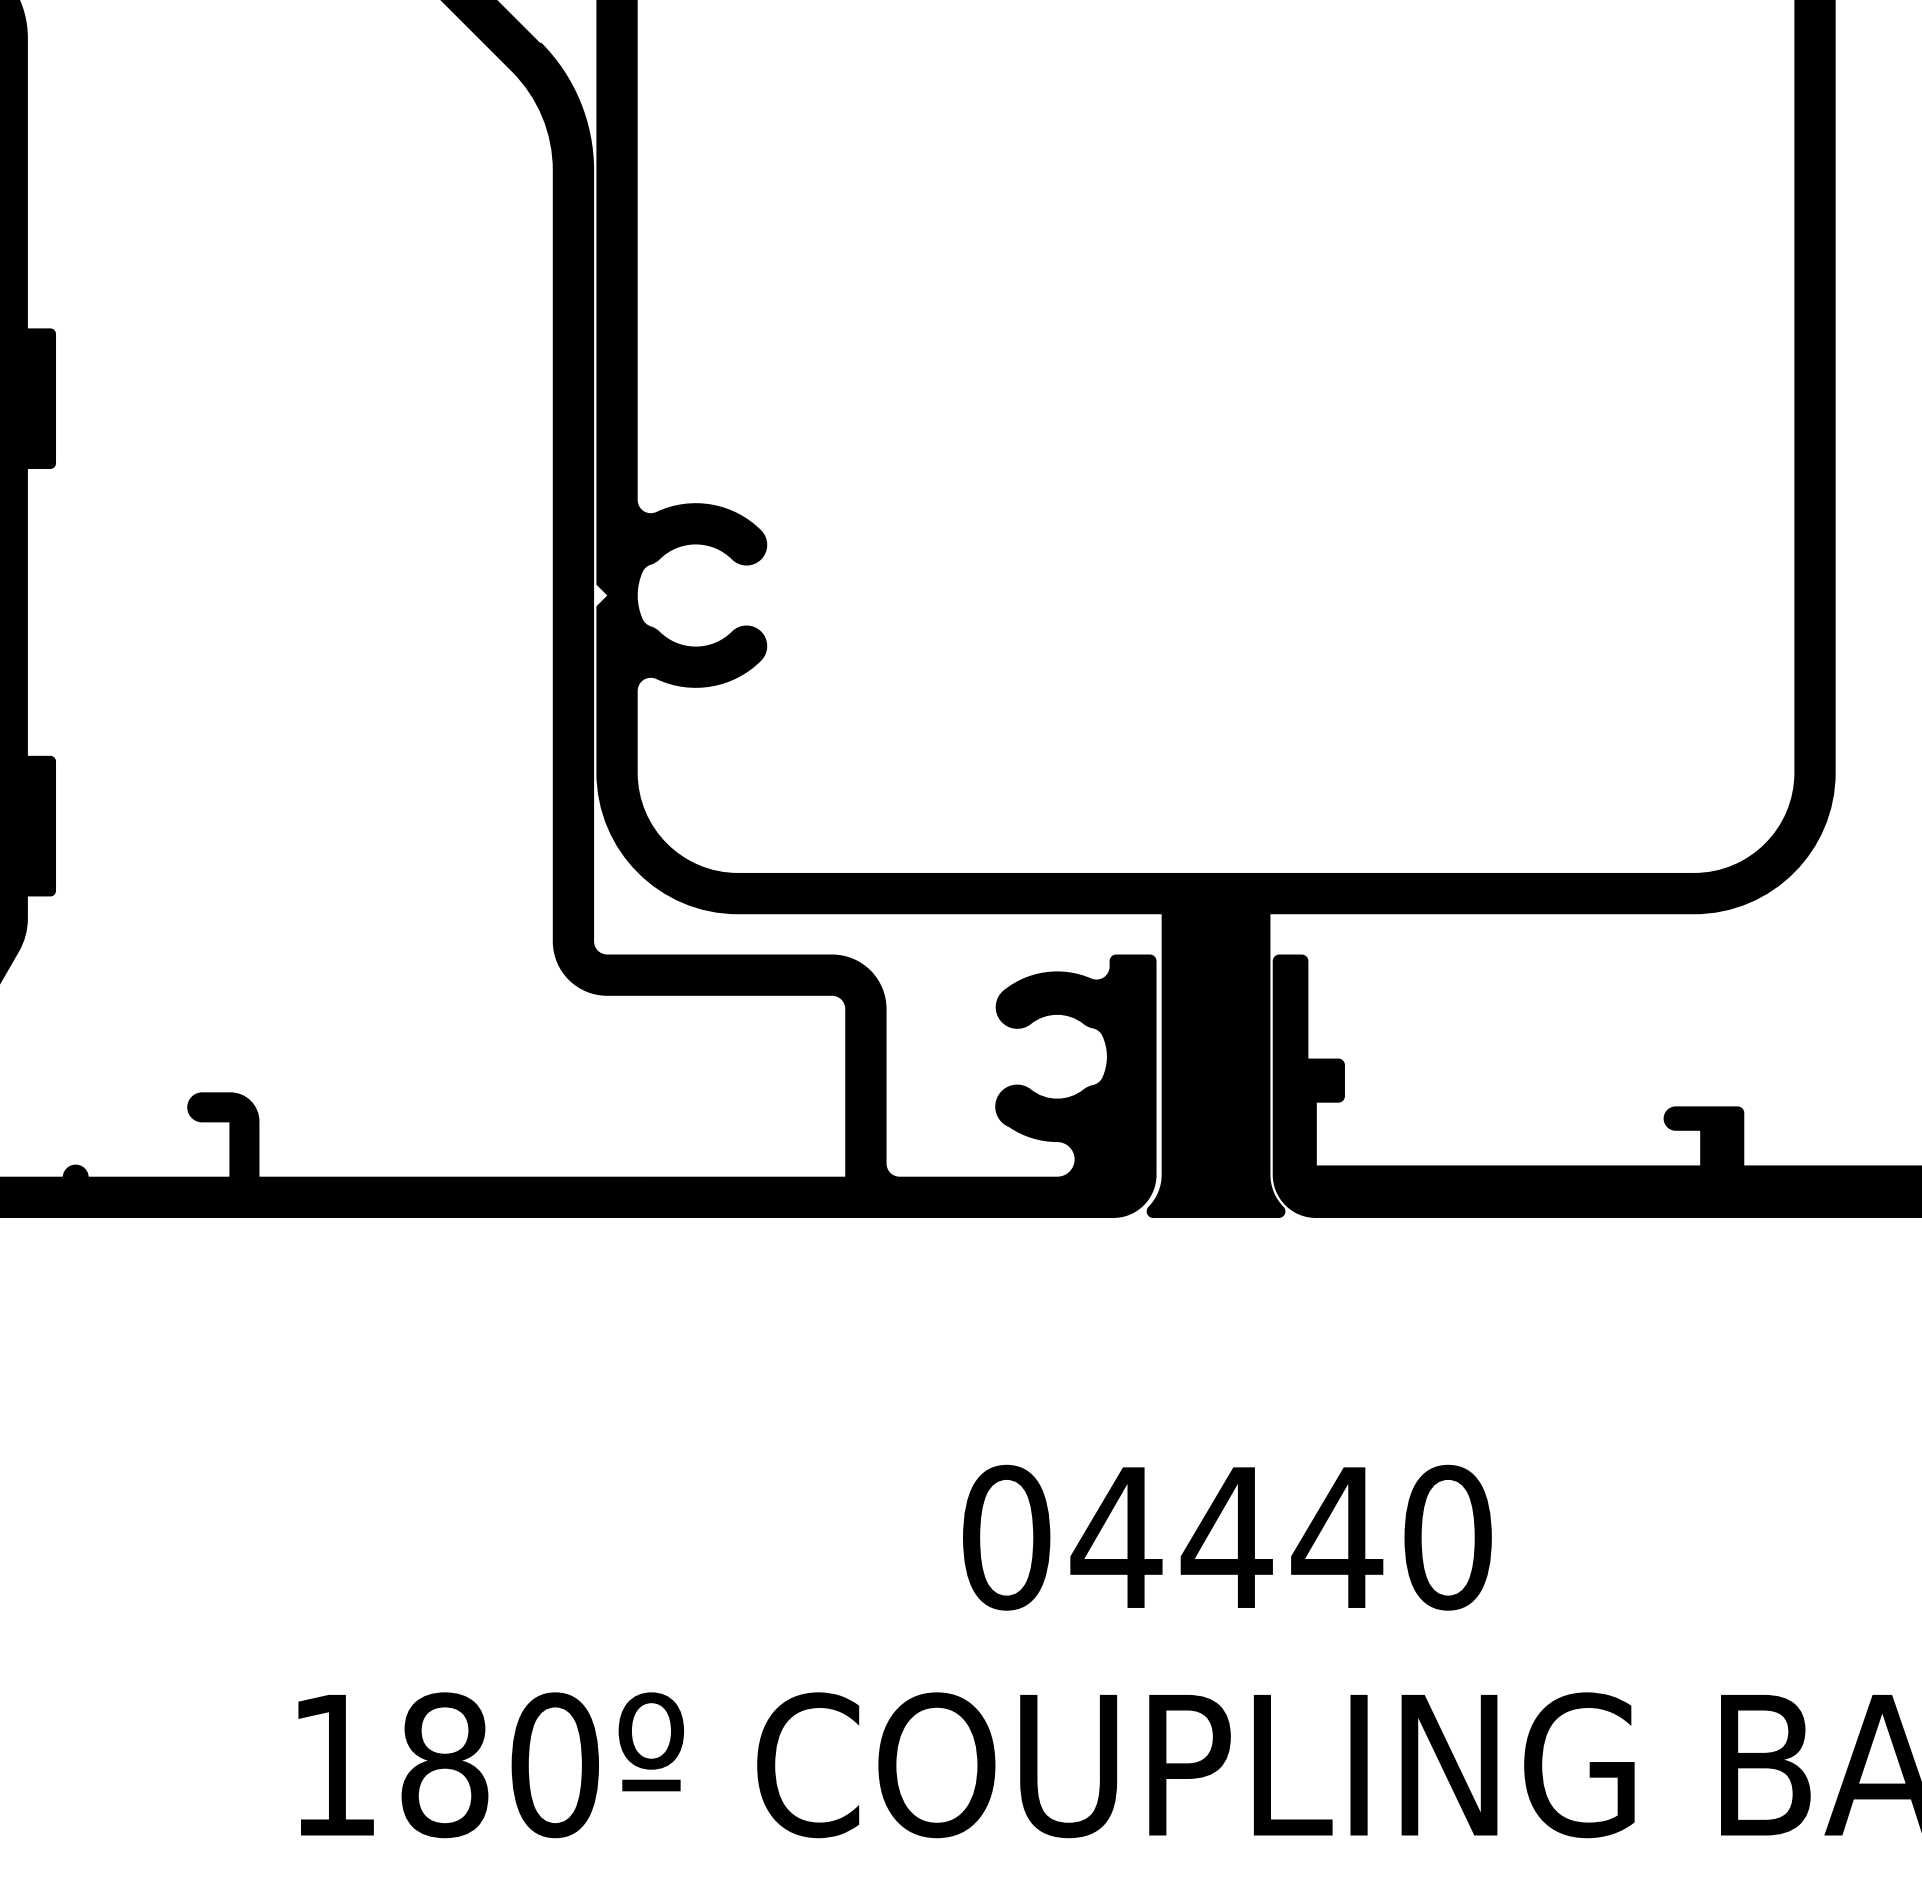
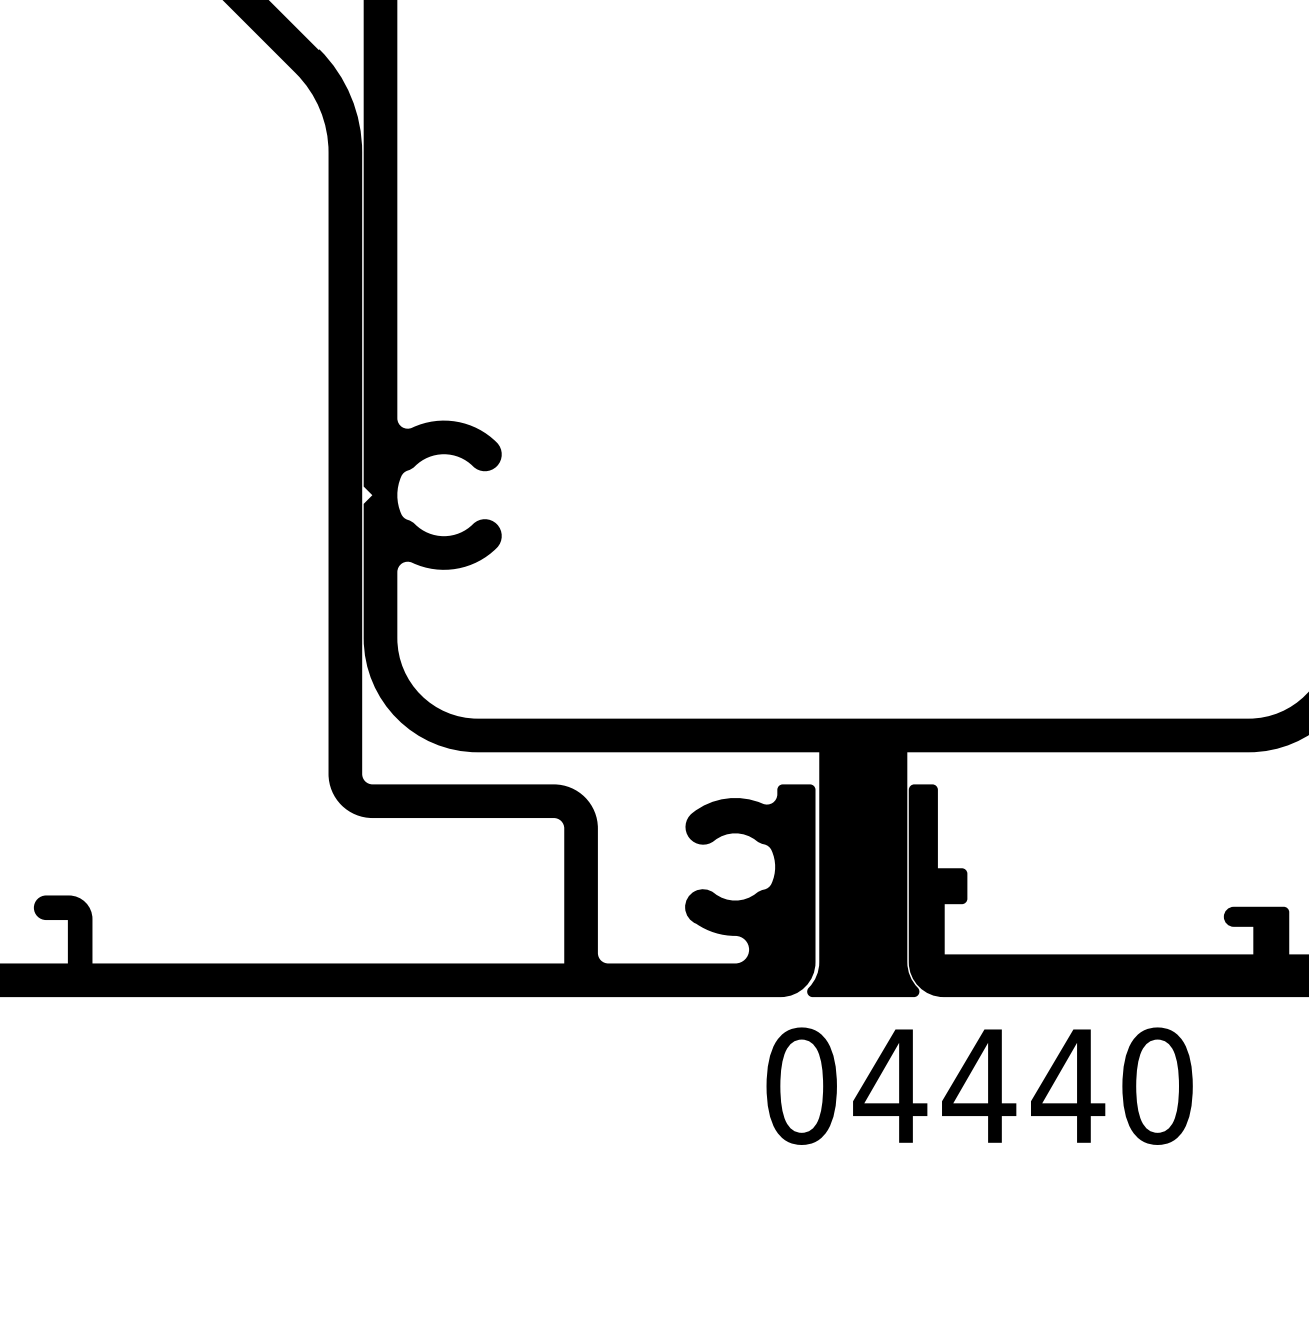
text: (1227, 1537) -> (979, 1086), moved

